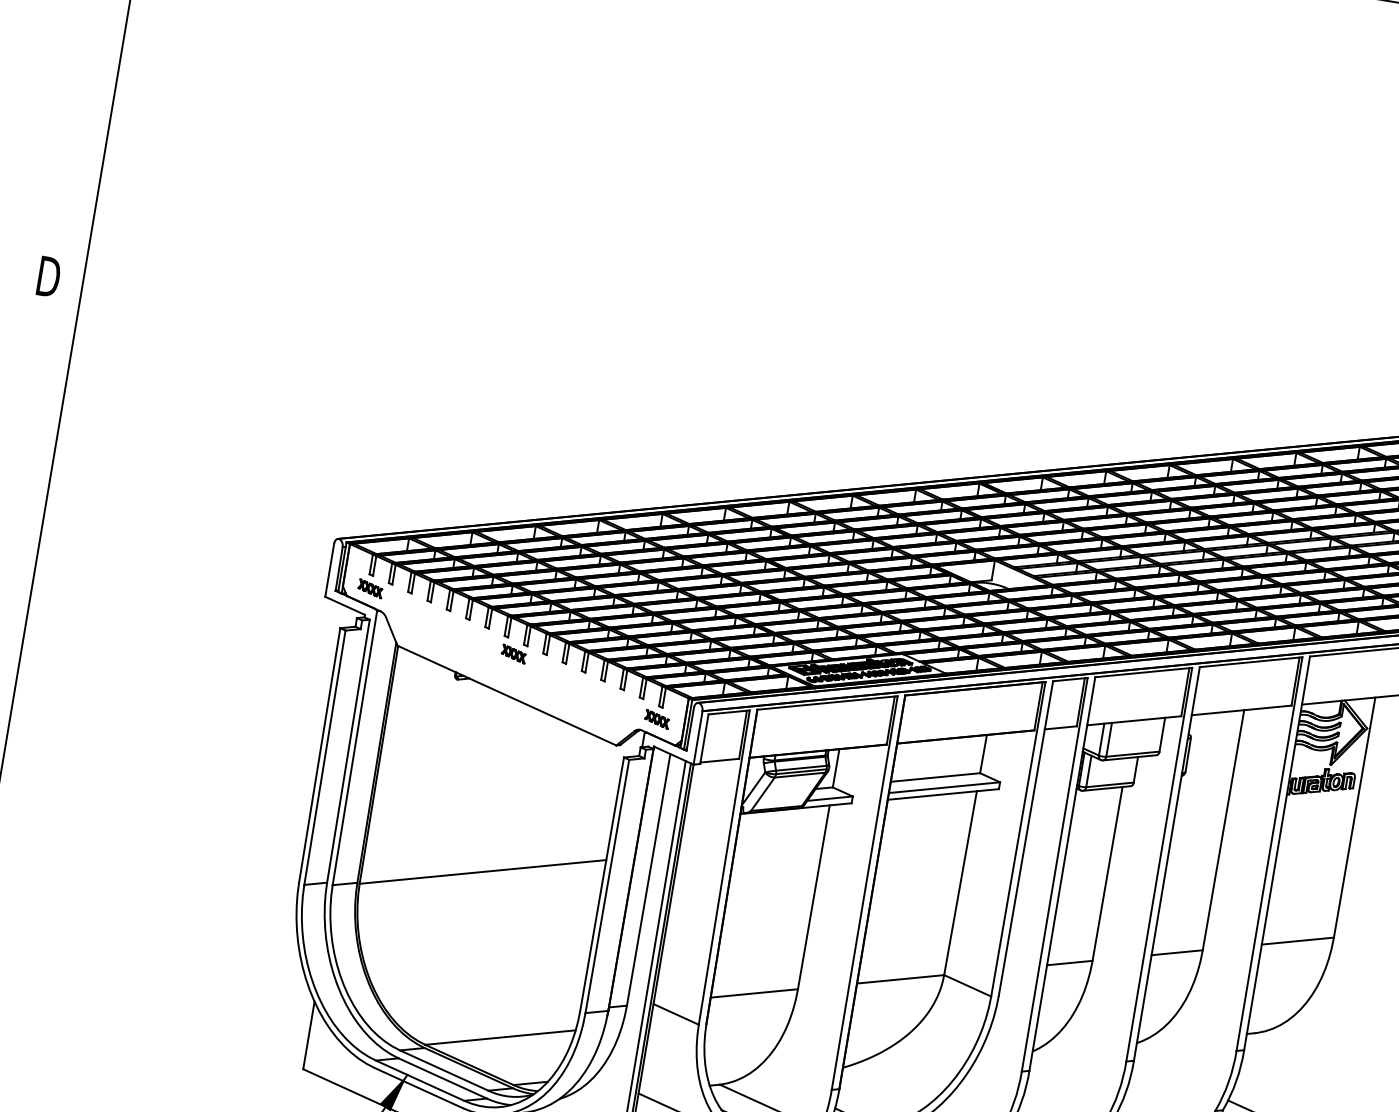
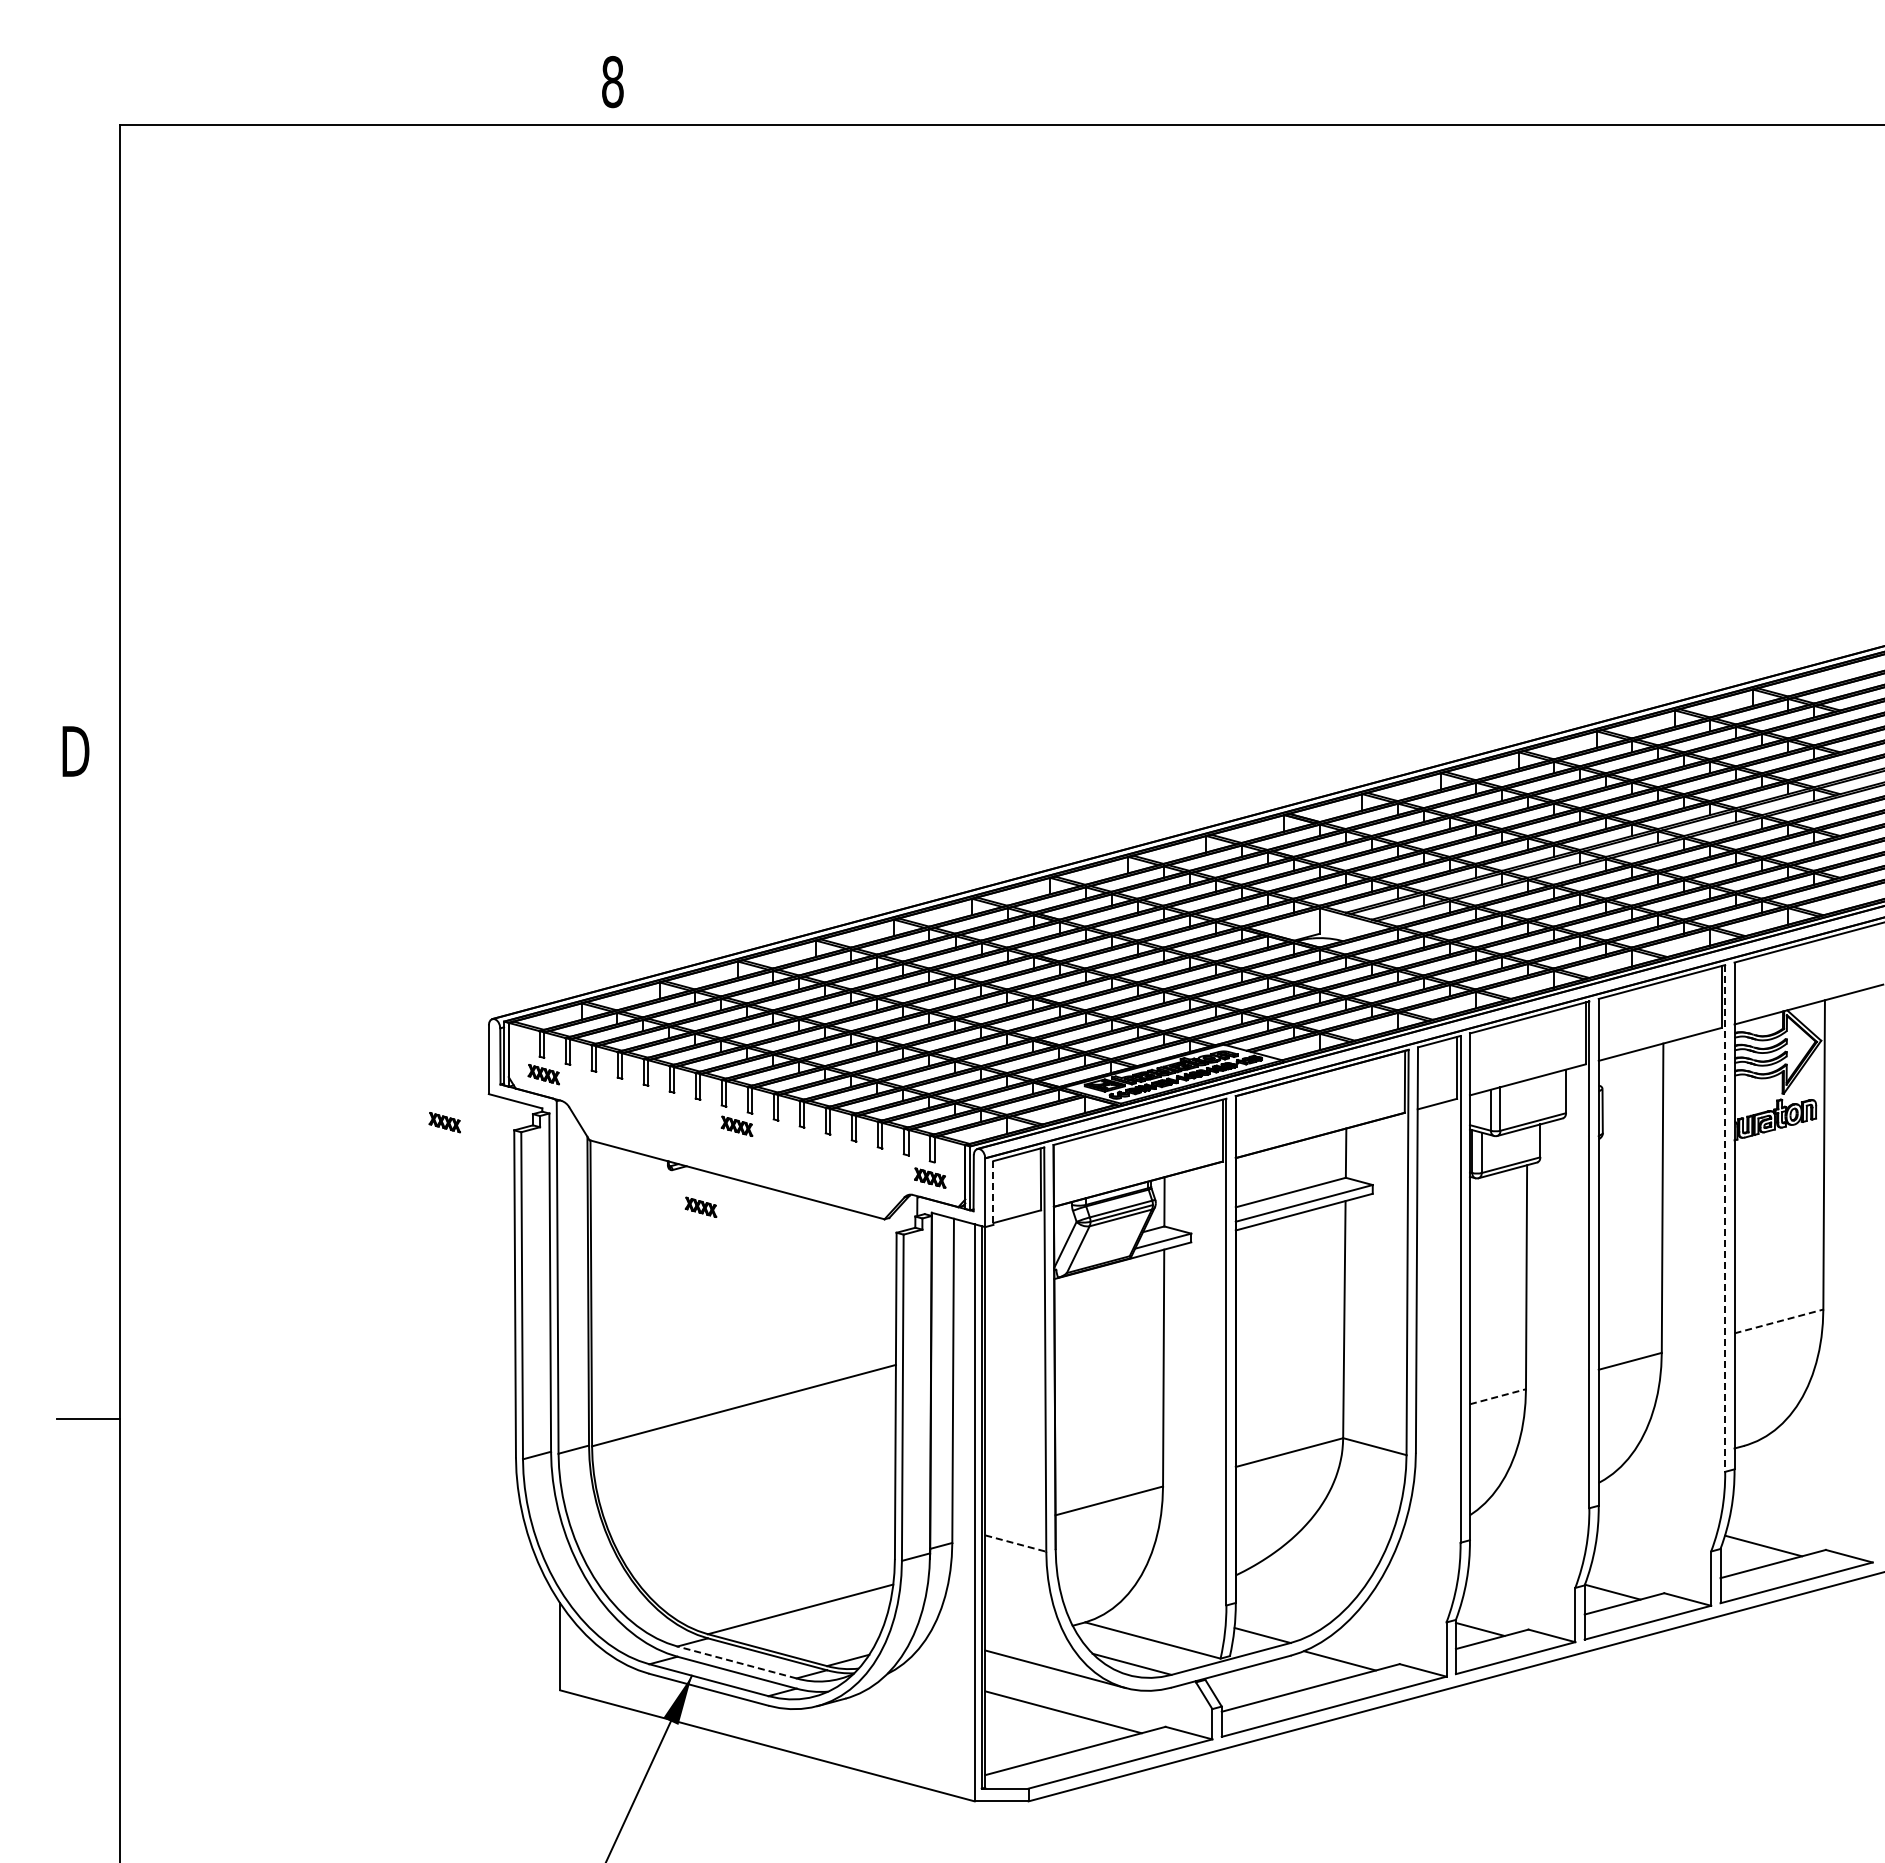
part: (287, 613) -> (444, 1122), added
part: (475, 711) -> (700, 1206), added
line: (704, 739) -> (993, 1193), solid -> dashed
line: (1269, 854) -> (1725, 1218), solid -> dashed
line: (1297, 941) -> (1778, 1321), solid -> dashed
line: (1070, 962) -> (1498, 1396), solid -> dashed
line: (675, 1014) -> (1015, 1543), solid -> dashed
line: (444, 1070) -> (737, 1662), solid -> dashed

